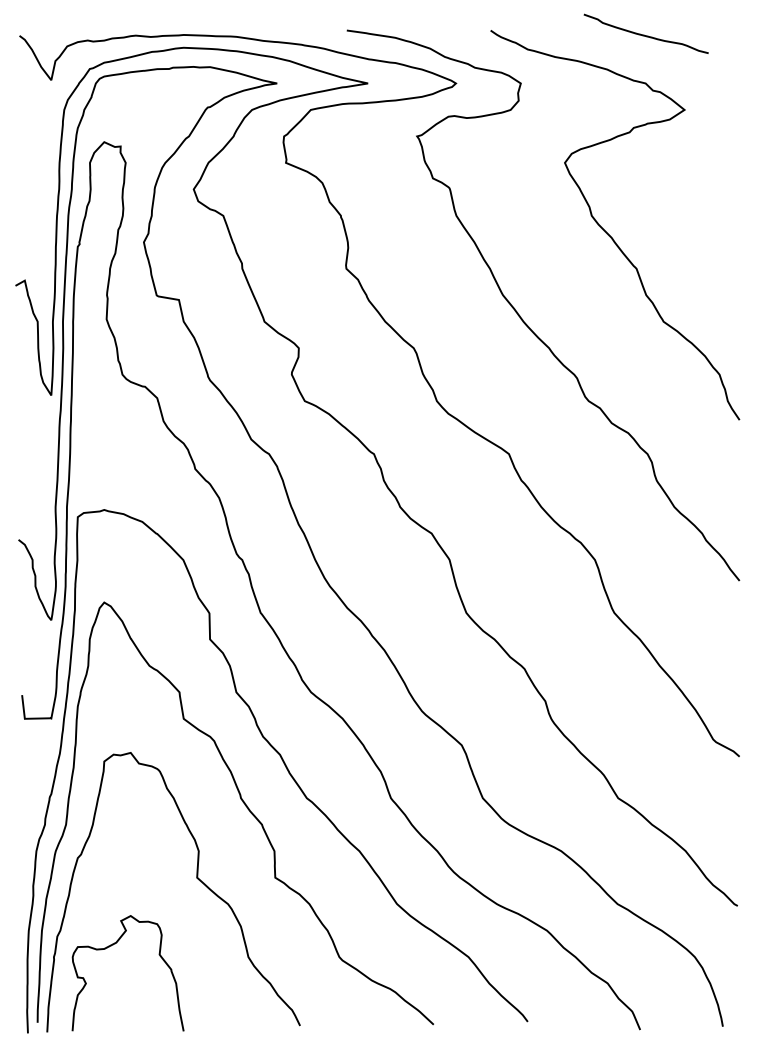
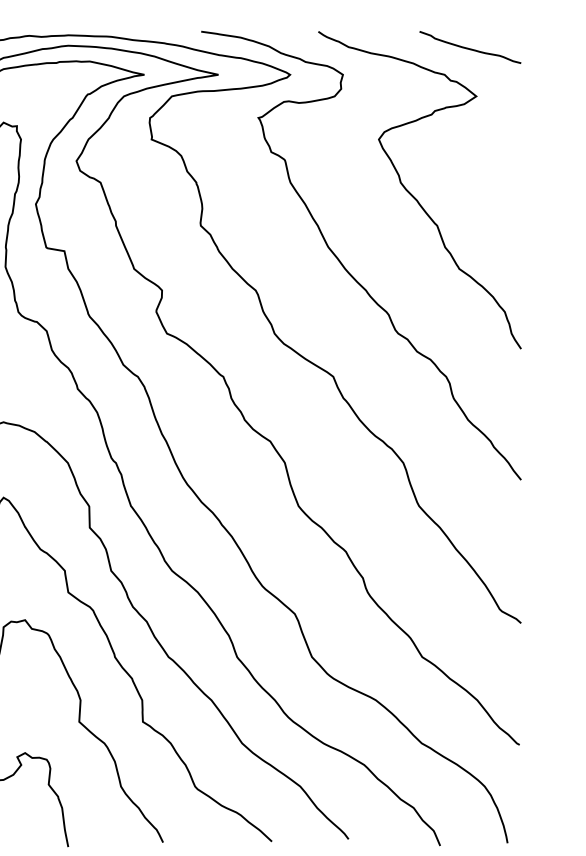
curve: (644, 34) -> (468, 47), moved

